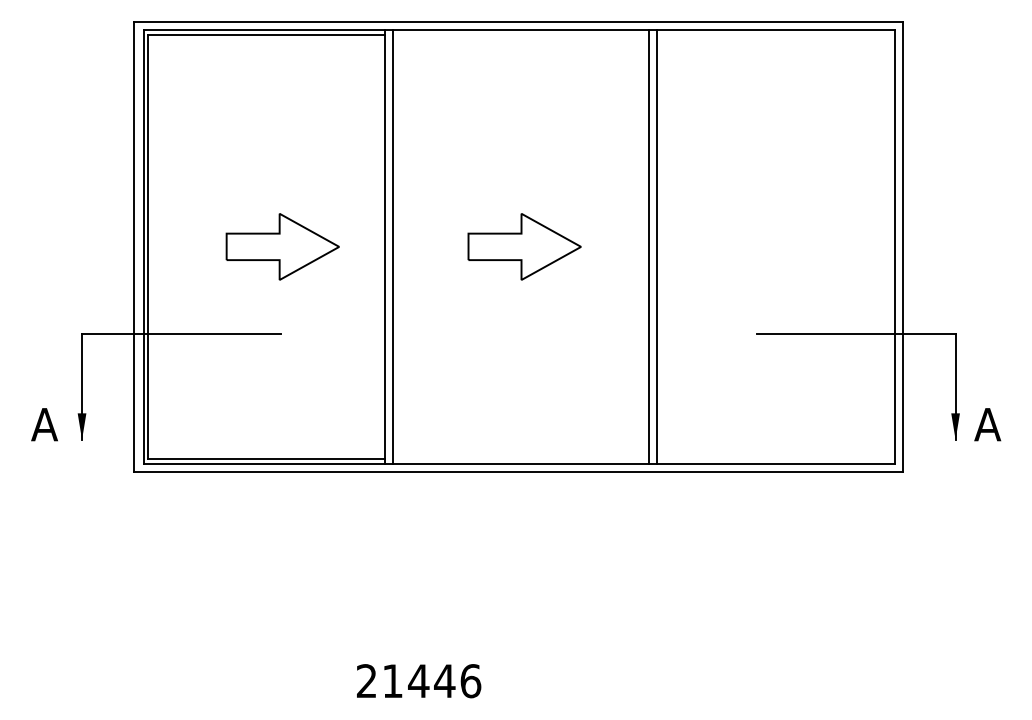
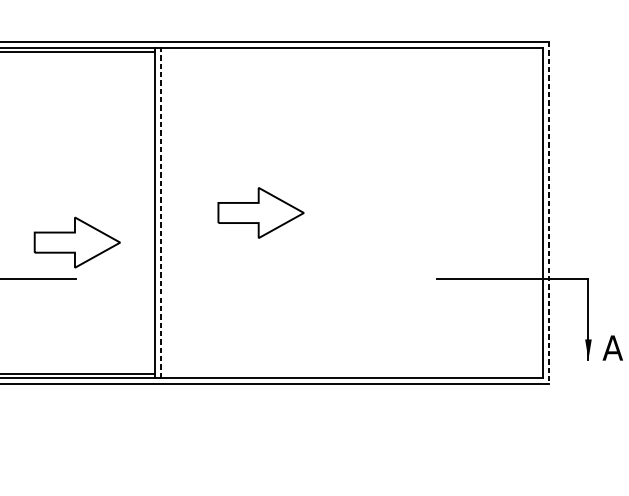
part: (282, 246) -> (77, 242), moved
line: (393, 246) -> (161, 212), solid -> dashed
line: (649, 246) -> (355, 212), removed
line: (657, 246) -> (361, 212), removed
line: (903, 247) -> (548, 213), solid -> dashed

